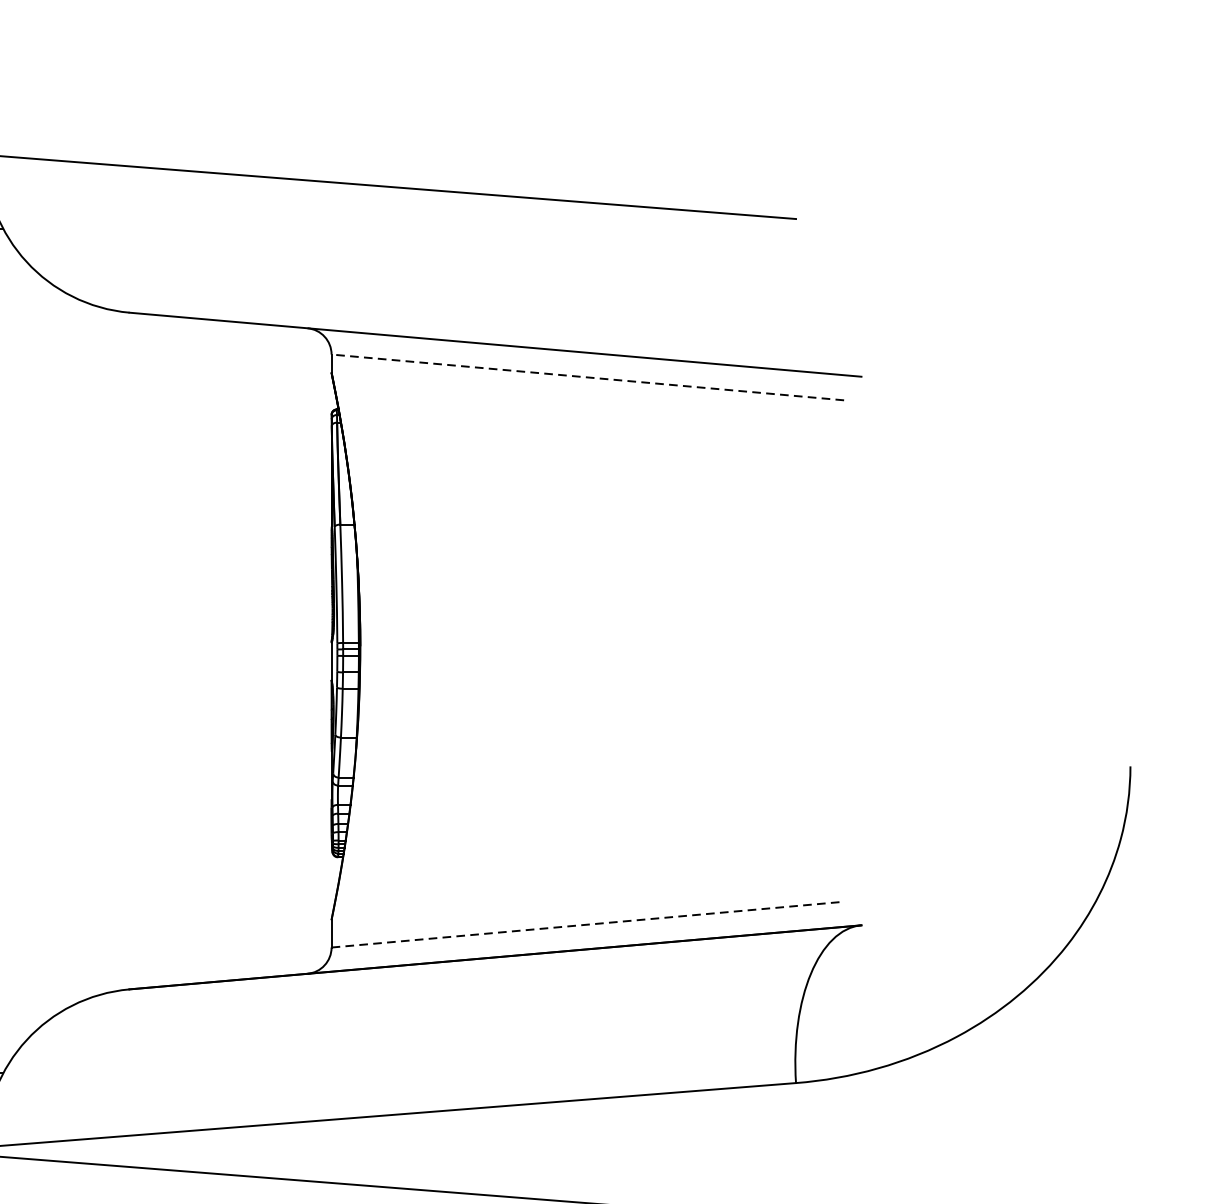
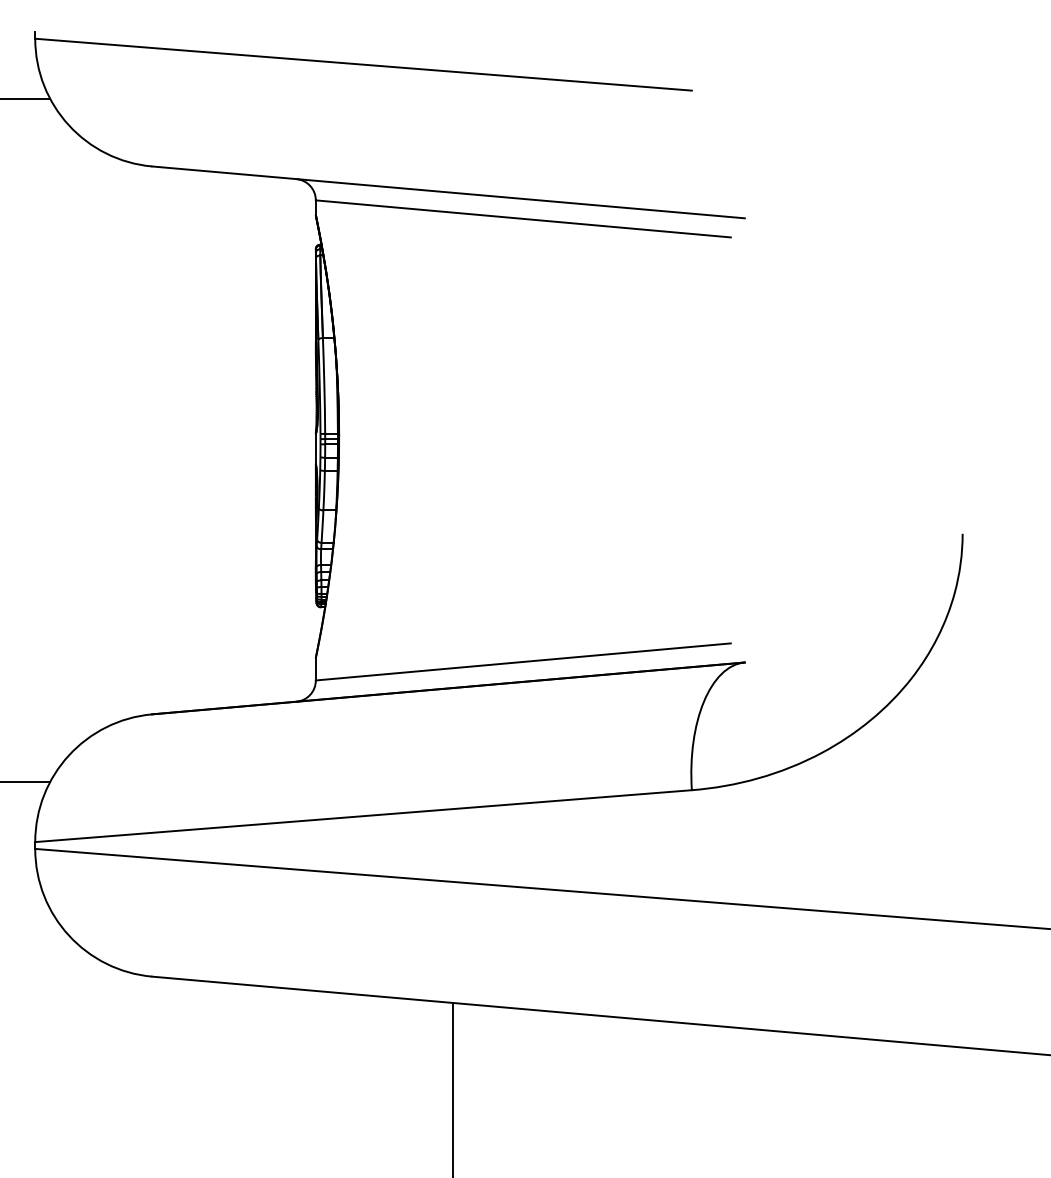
line: (586, 376) -> (522, 218), dashed -> solid
line: (588, 924) -> (523, 661), dashed -> solid

